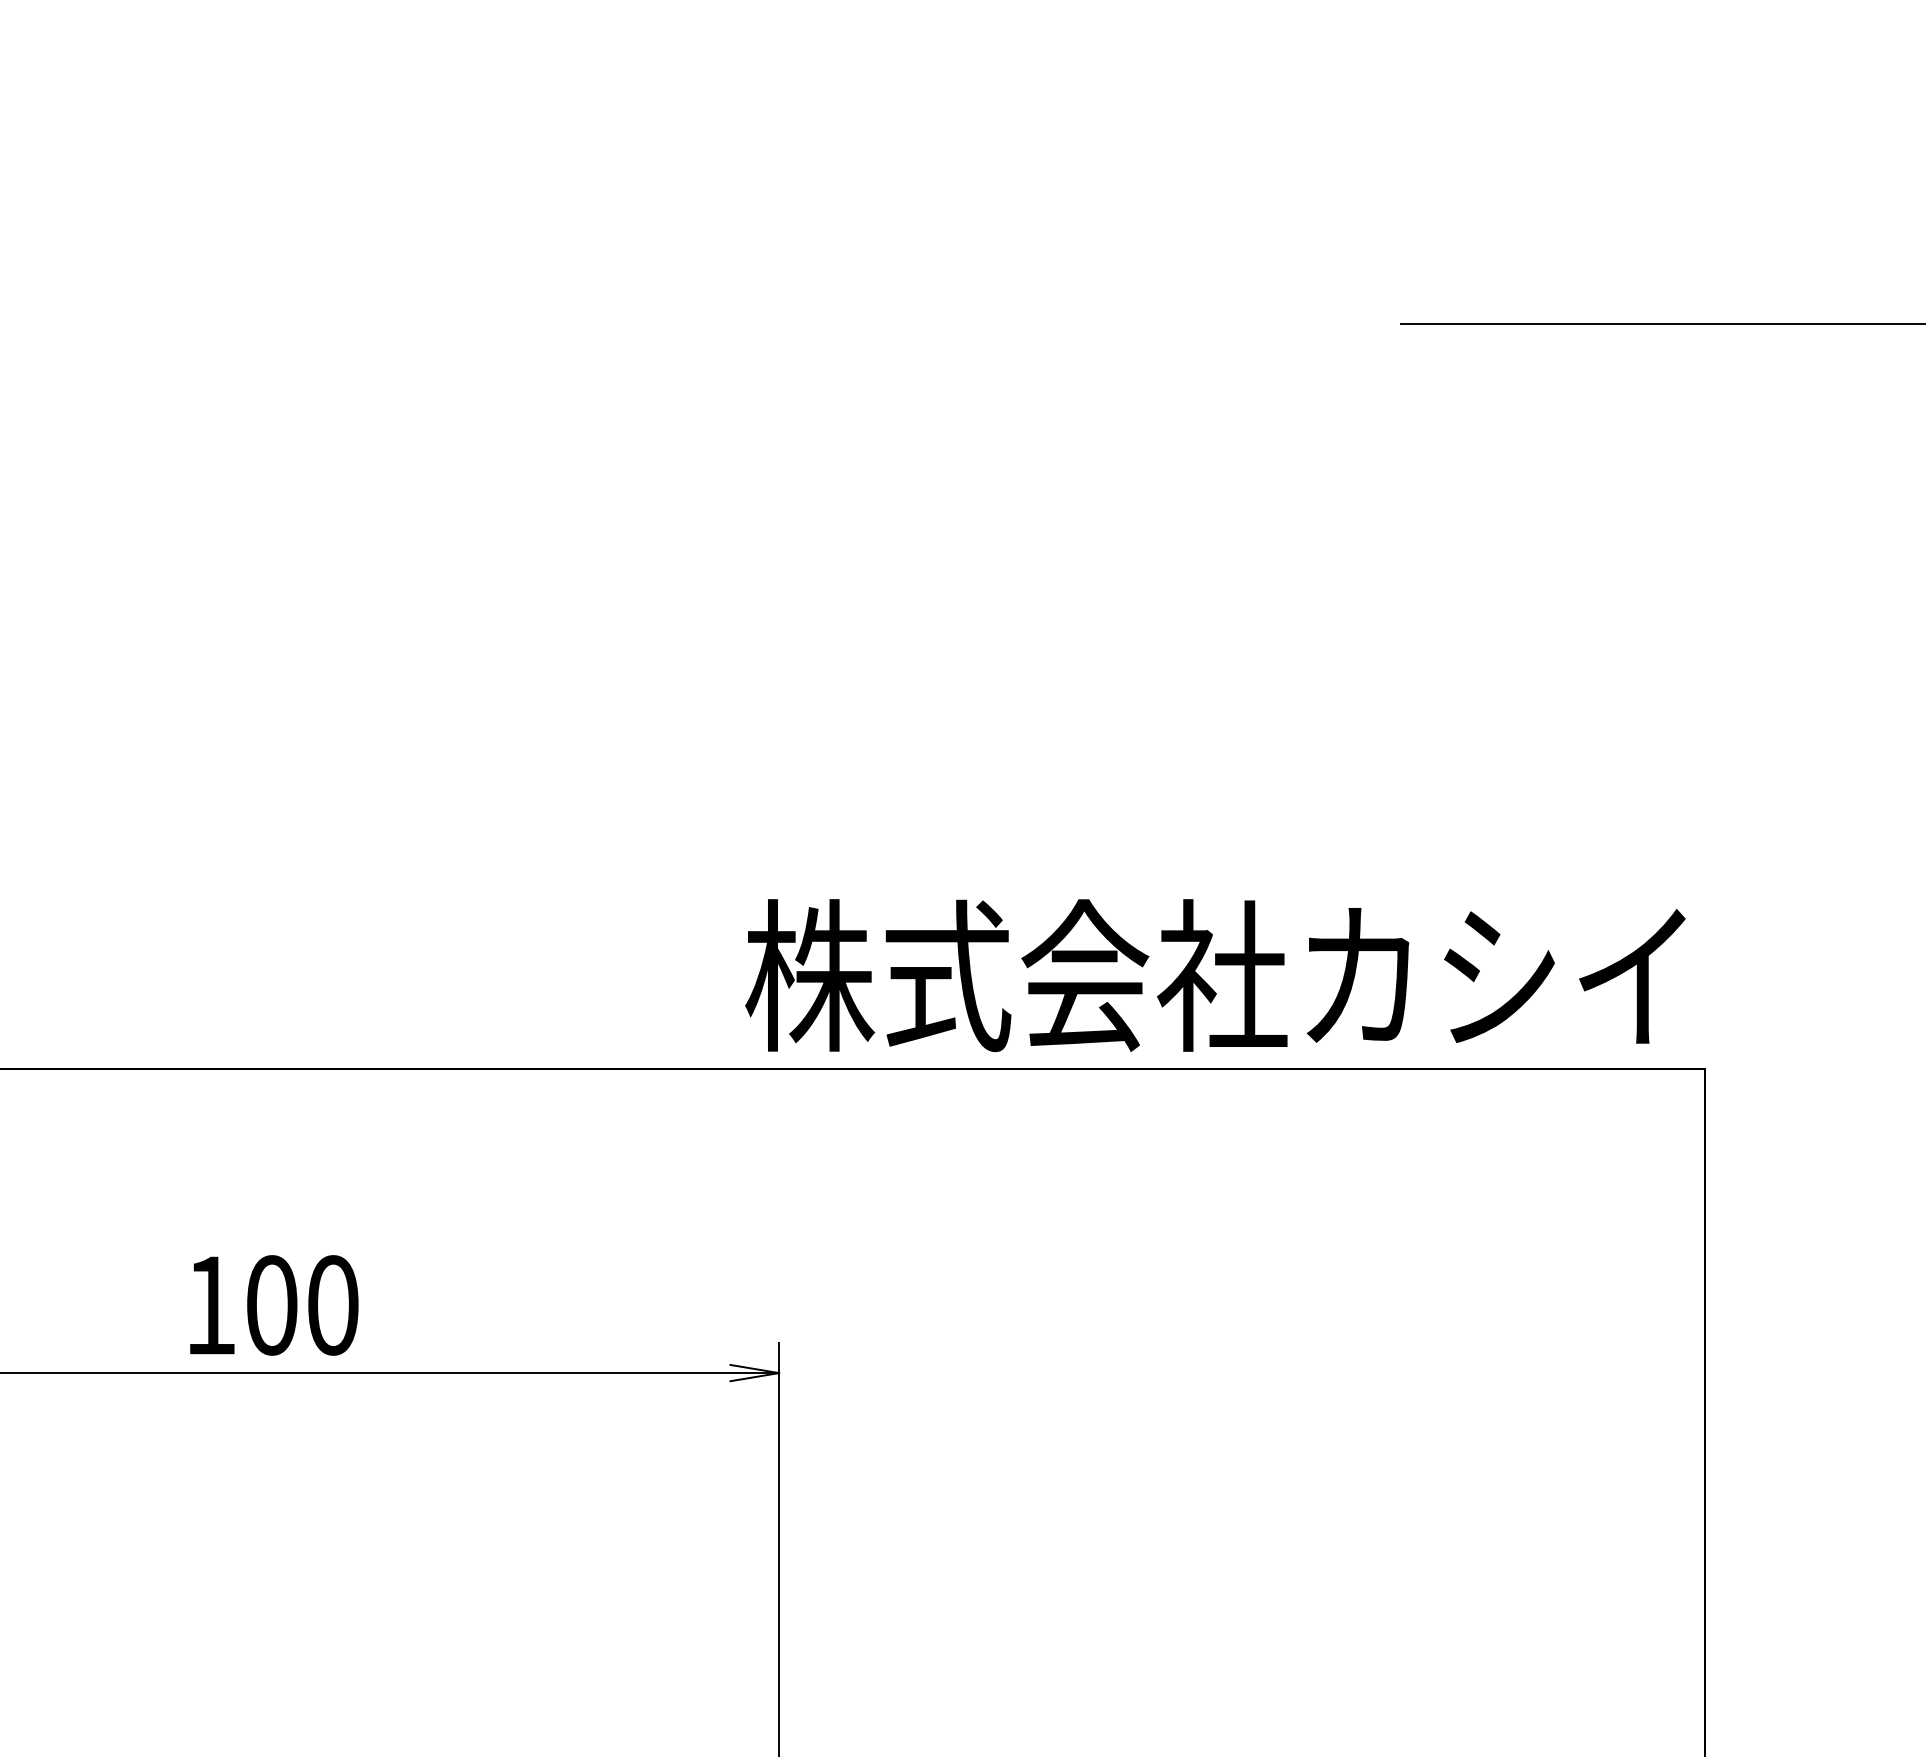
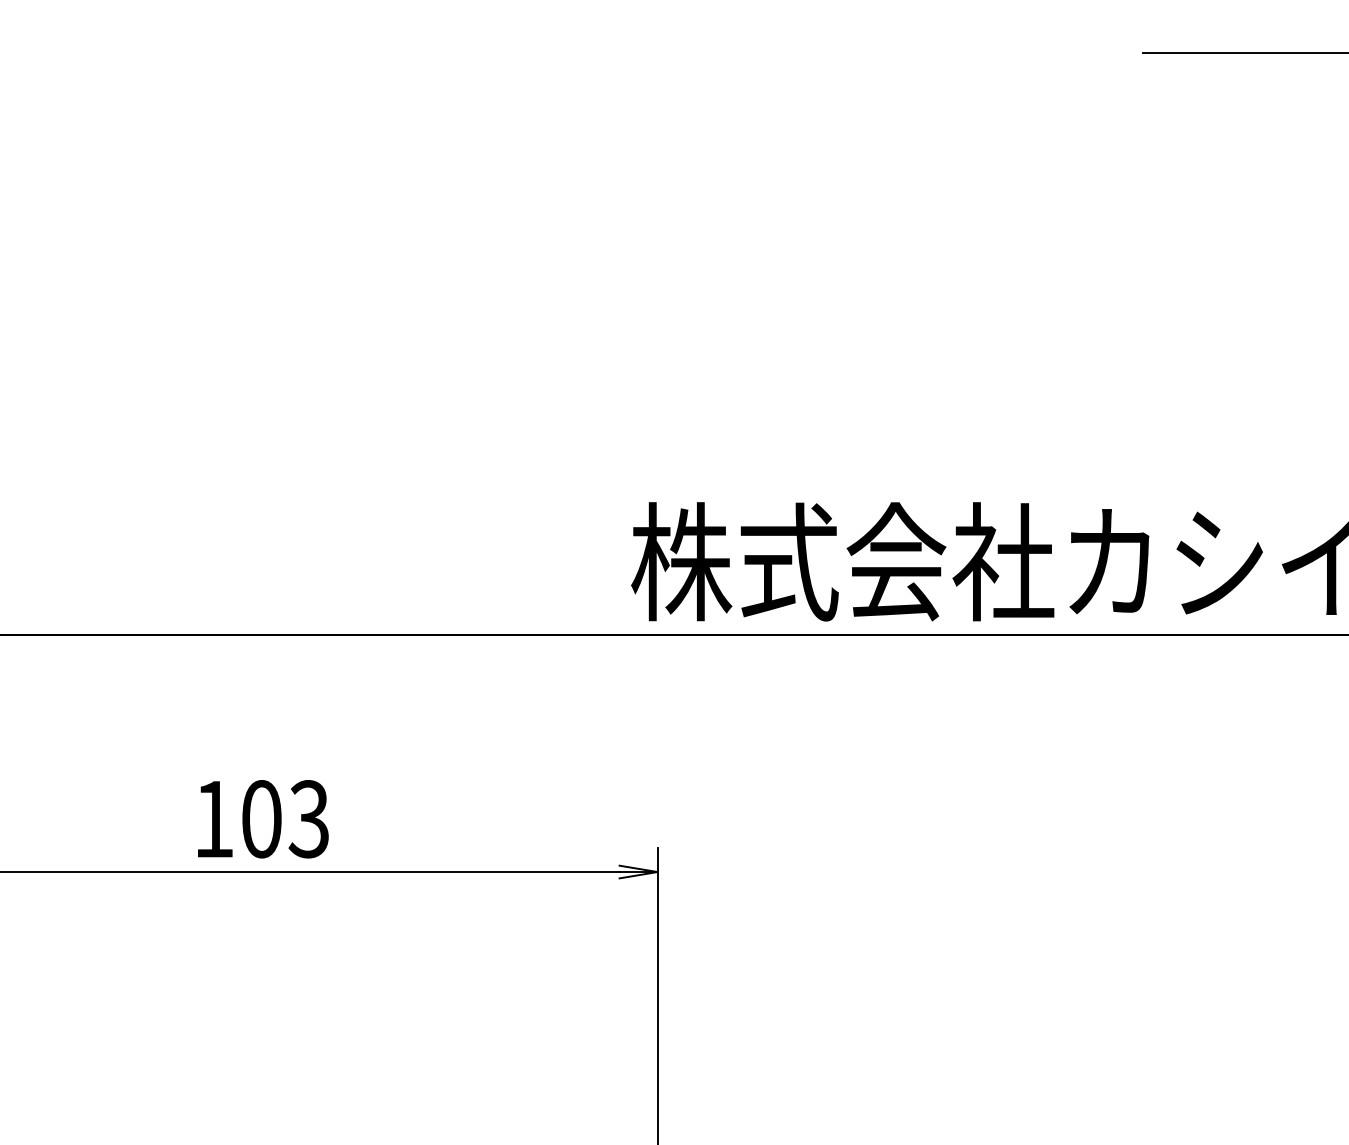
text: (332, 1305) -> (309, 819), 100 -> 103

